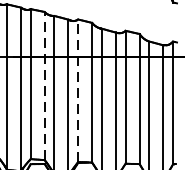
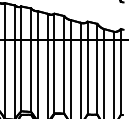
line: (45, 86) -> (31, 60), dashed -> solid
line: (78, 90) -> (54, 63), dashed -> solid

